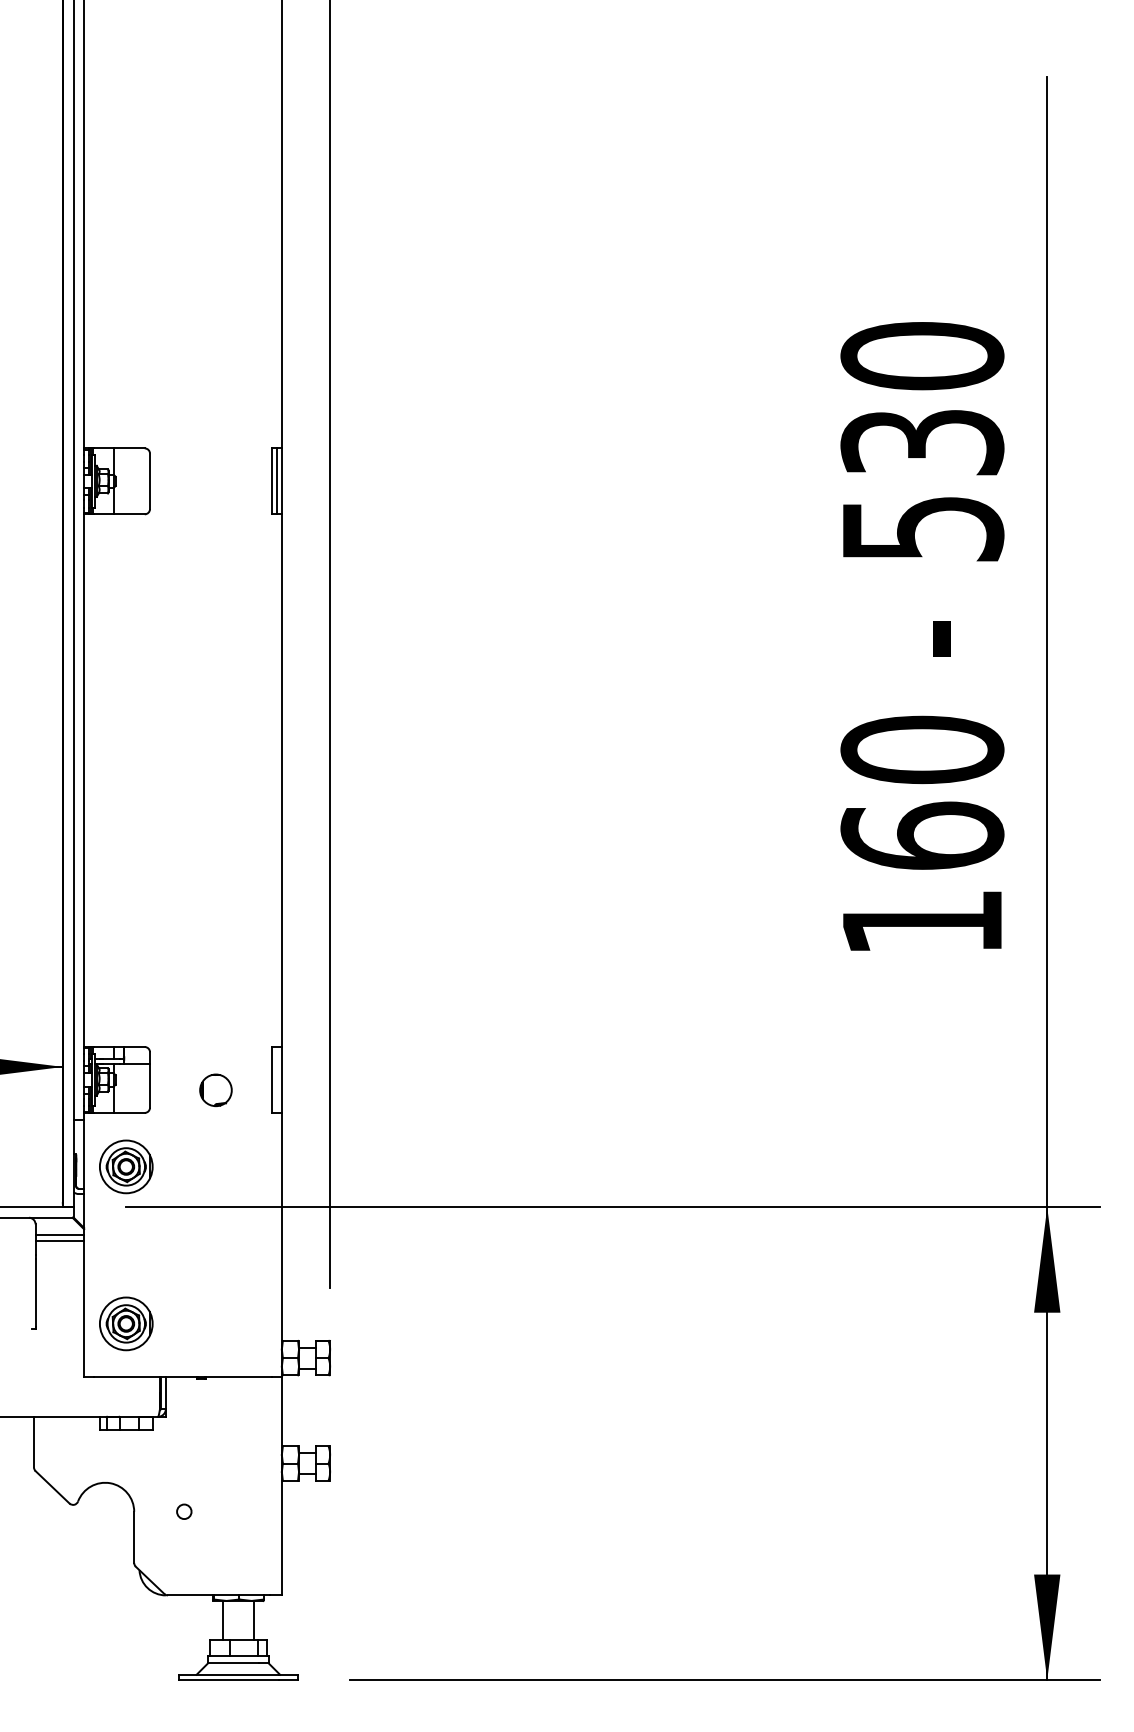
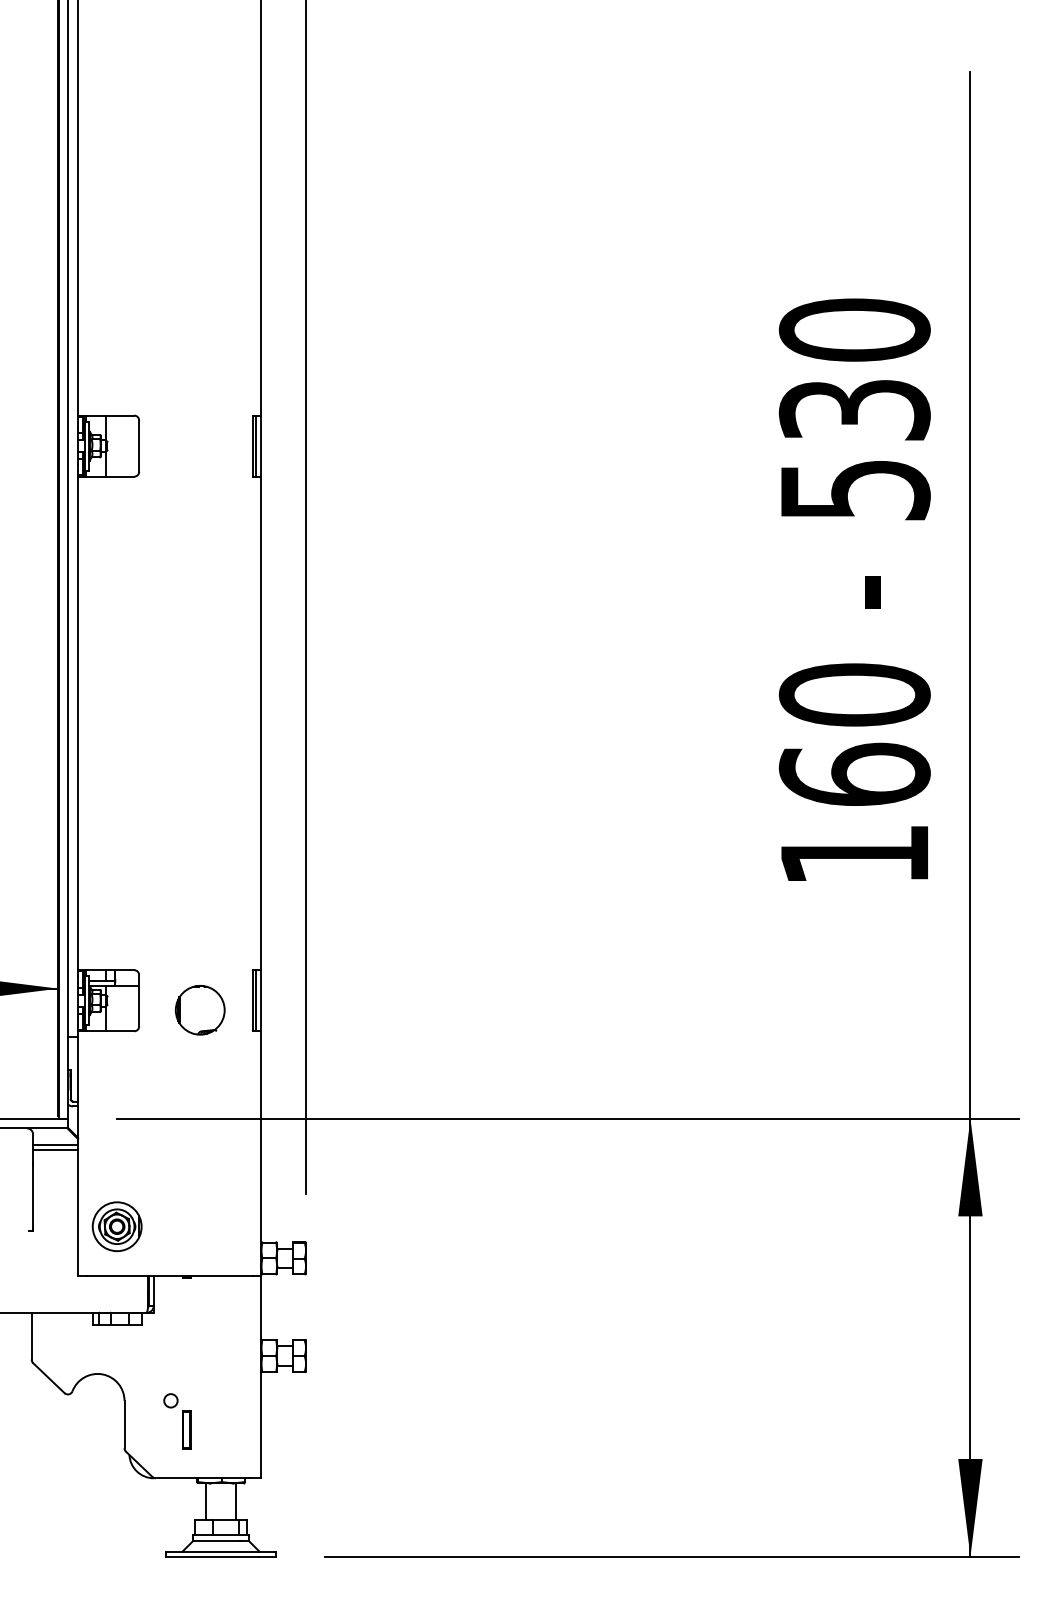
line: (276, 1079) -> (256, 1000), added
part: (215, 1090) -> (199, 1010), size x1.67
part: (126, 1166) -> (117, 1080), removed
part: (201, 1543) -> (186, 1430), added

